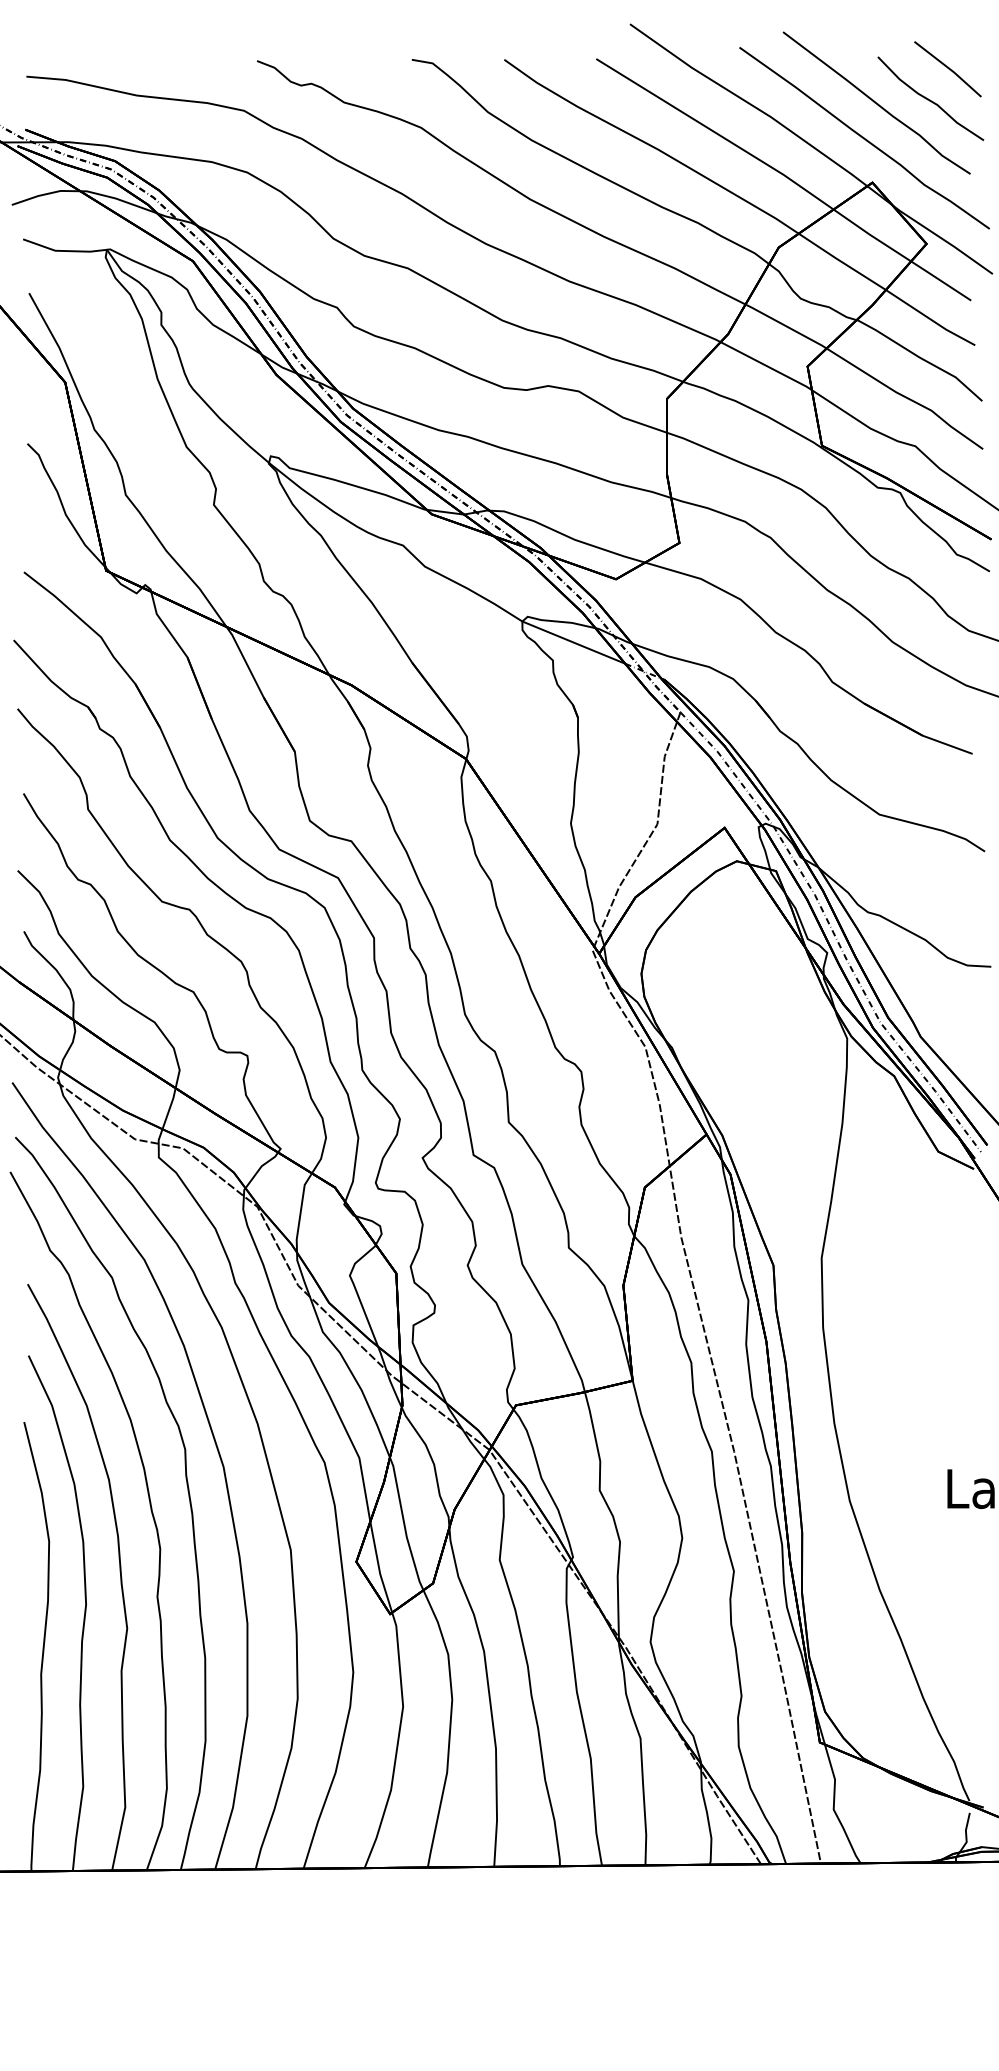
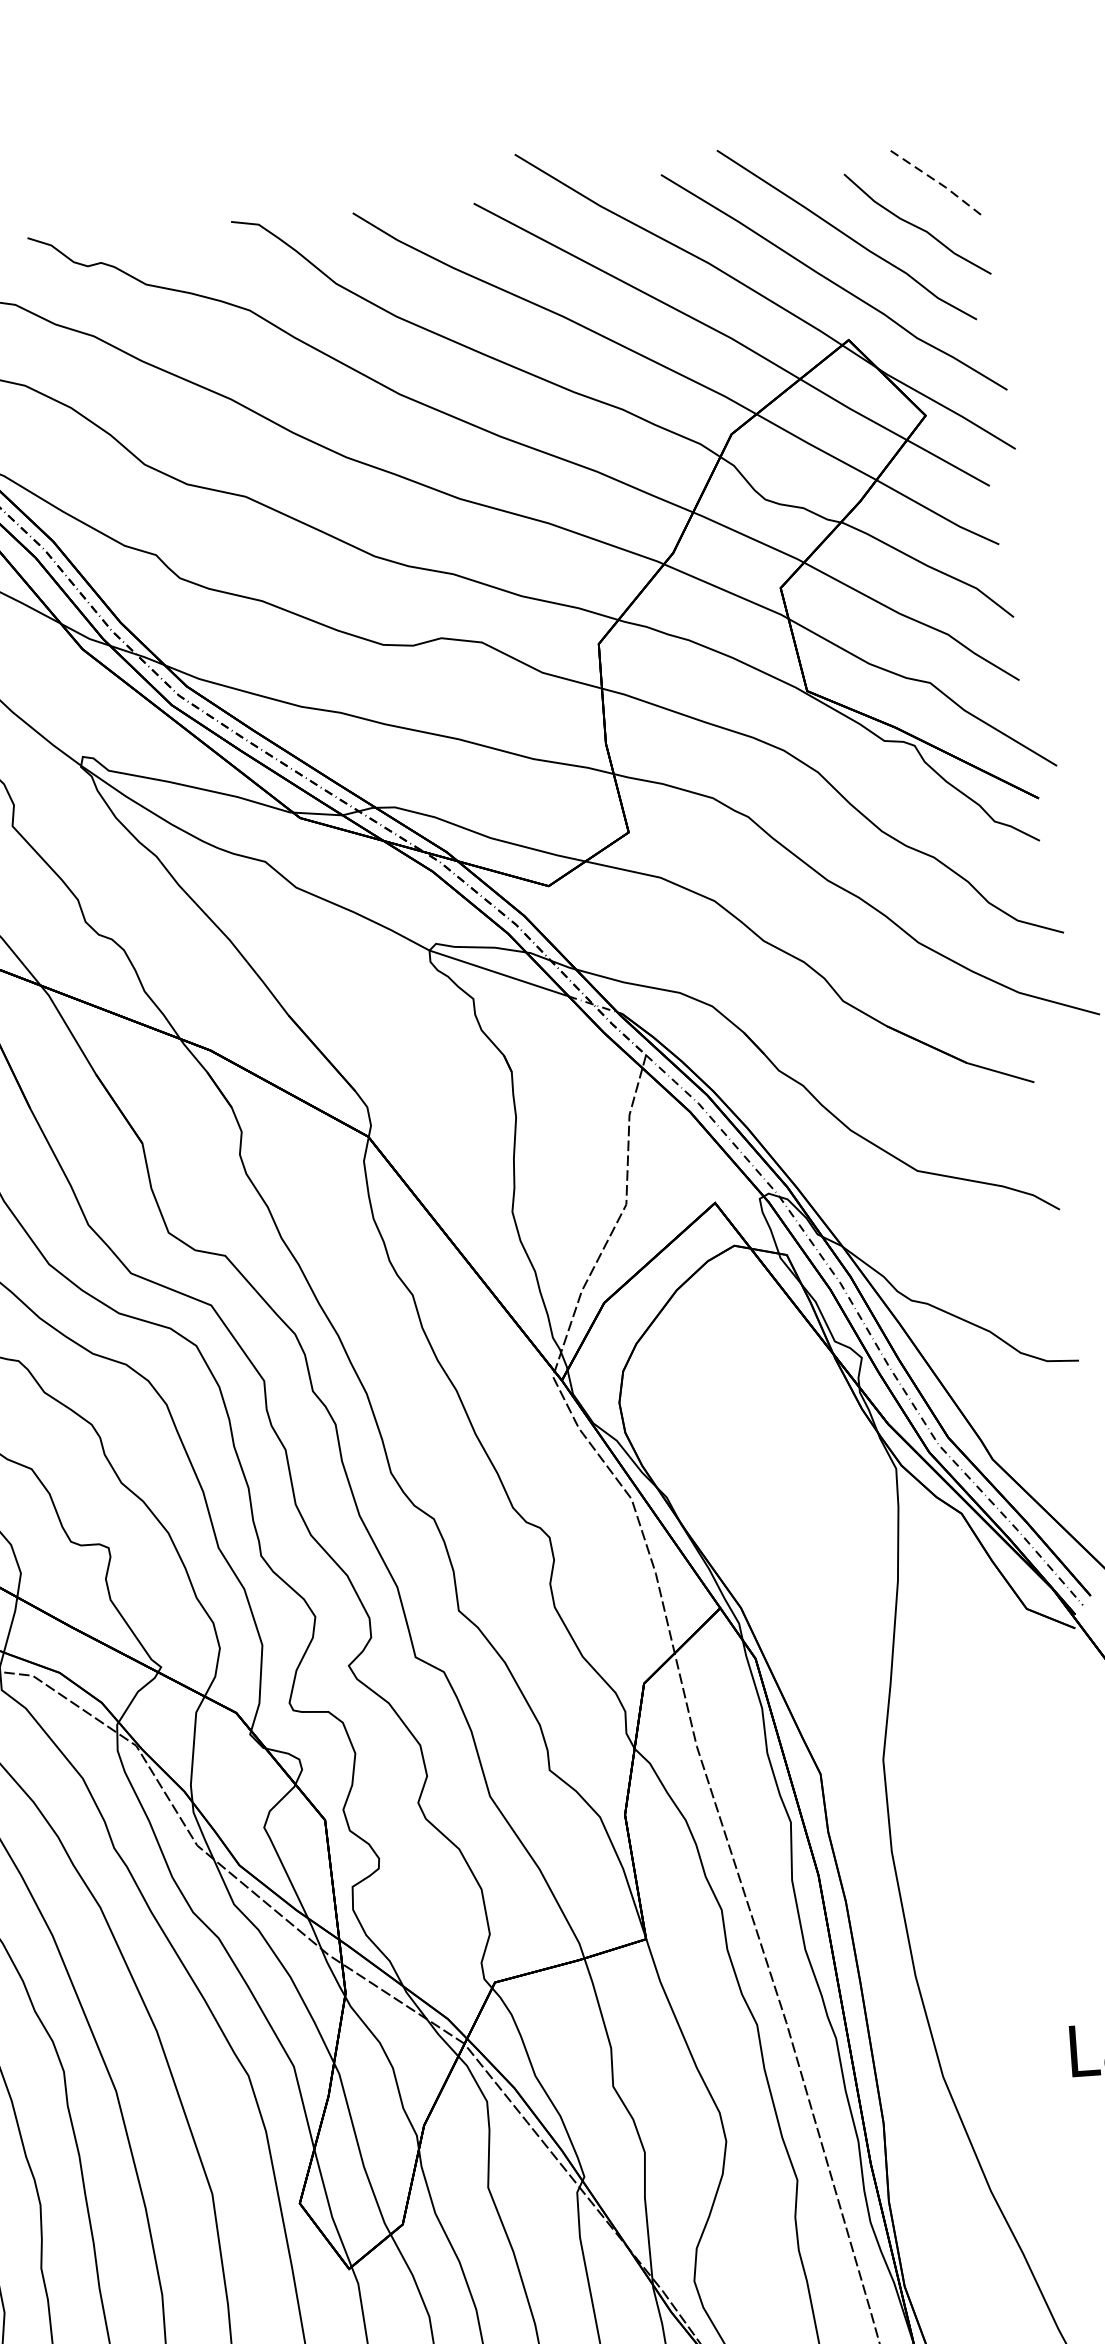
line: (949, 68) -> (939, 182), solid -> dashed

